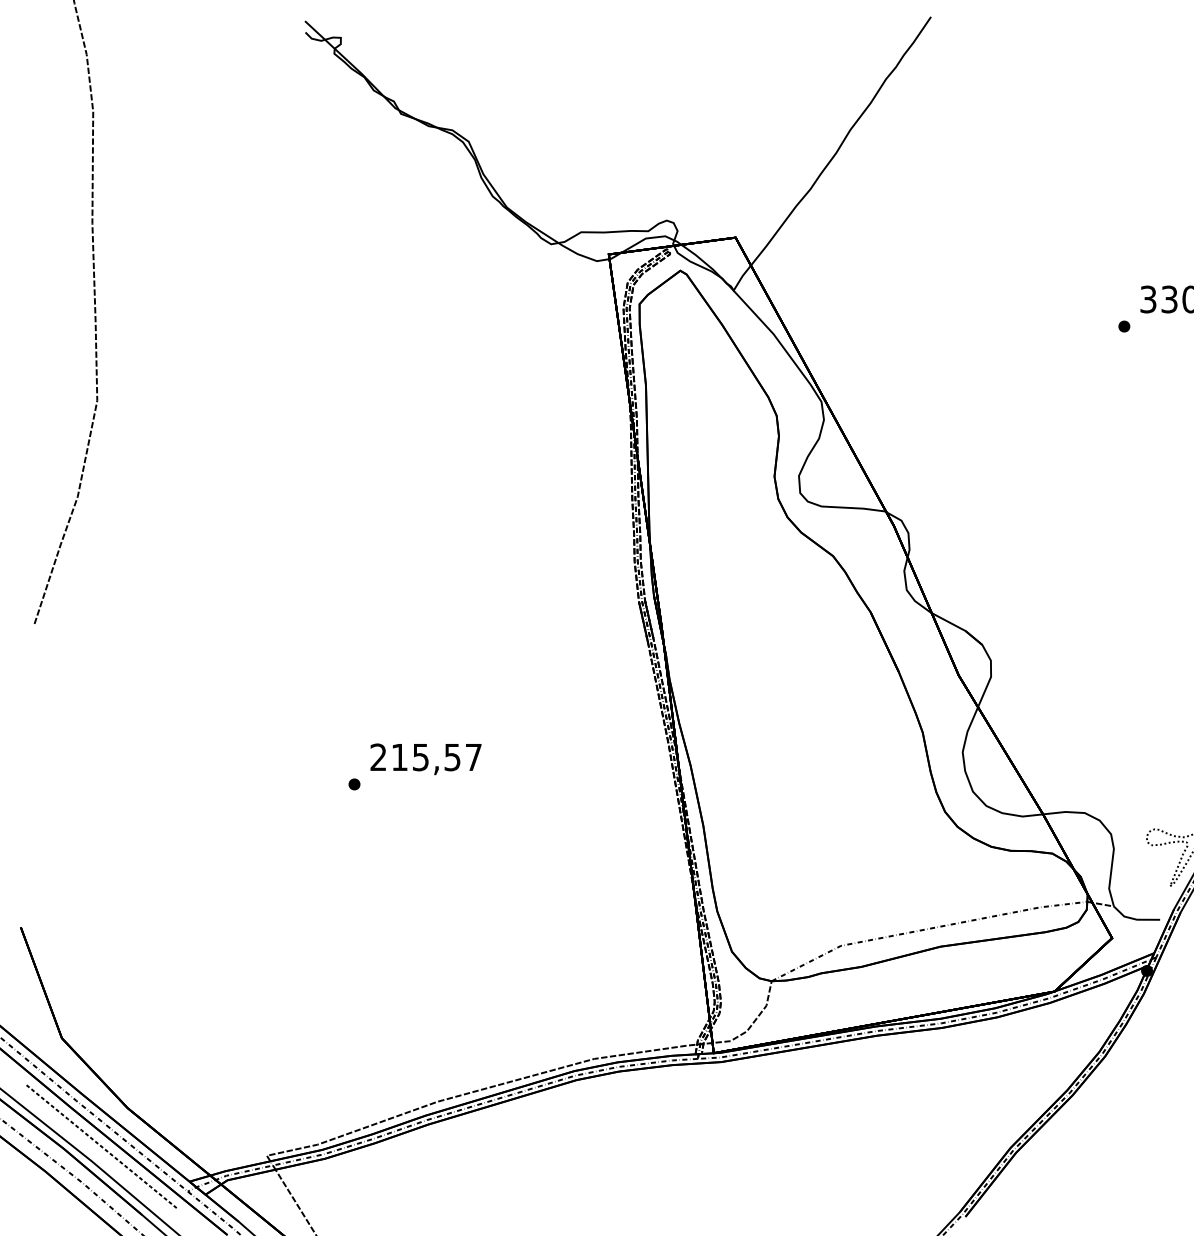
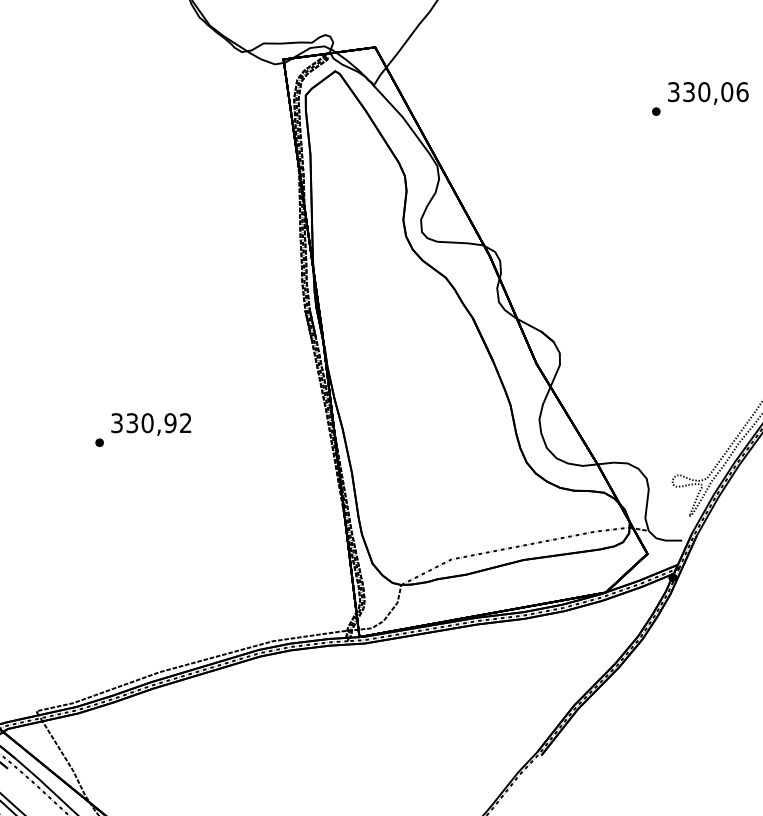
text: (425, 757) -> (150, 423), 215,57 -> 330,92

